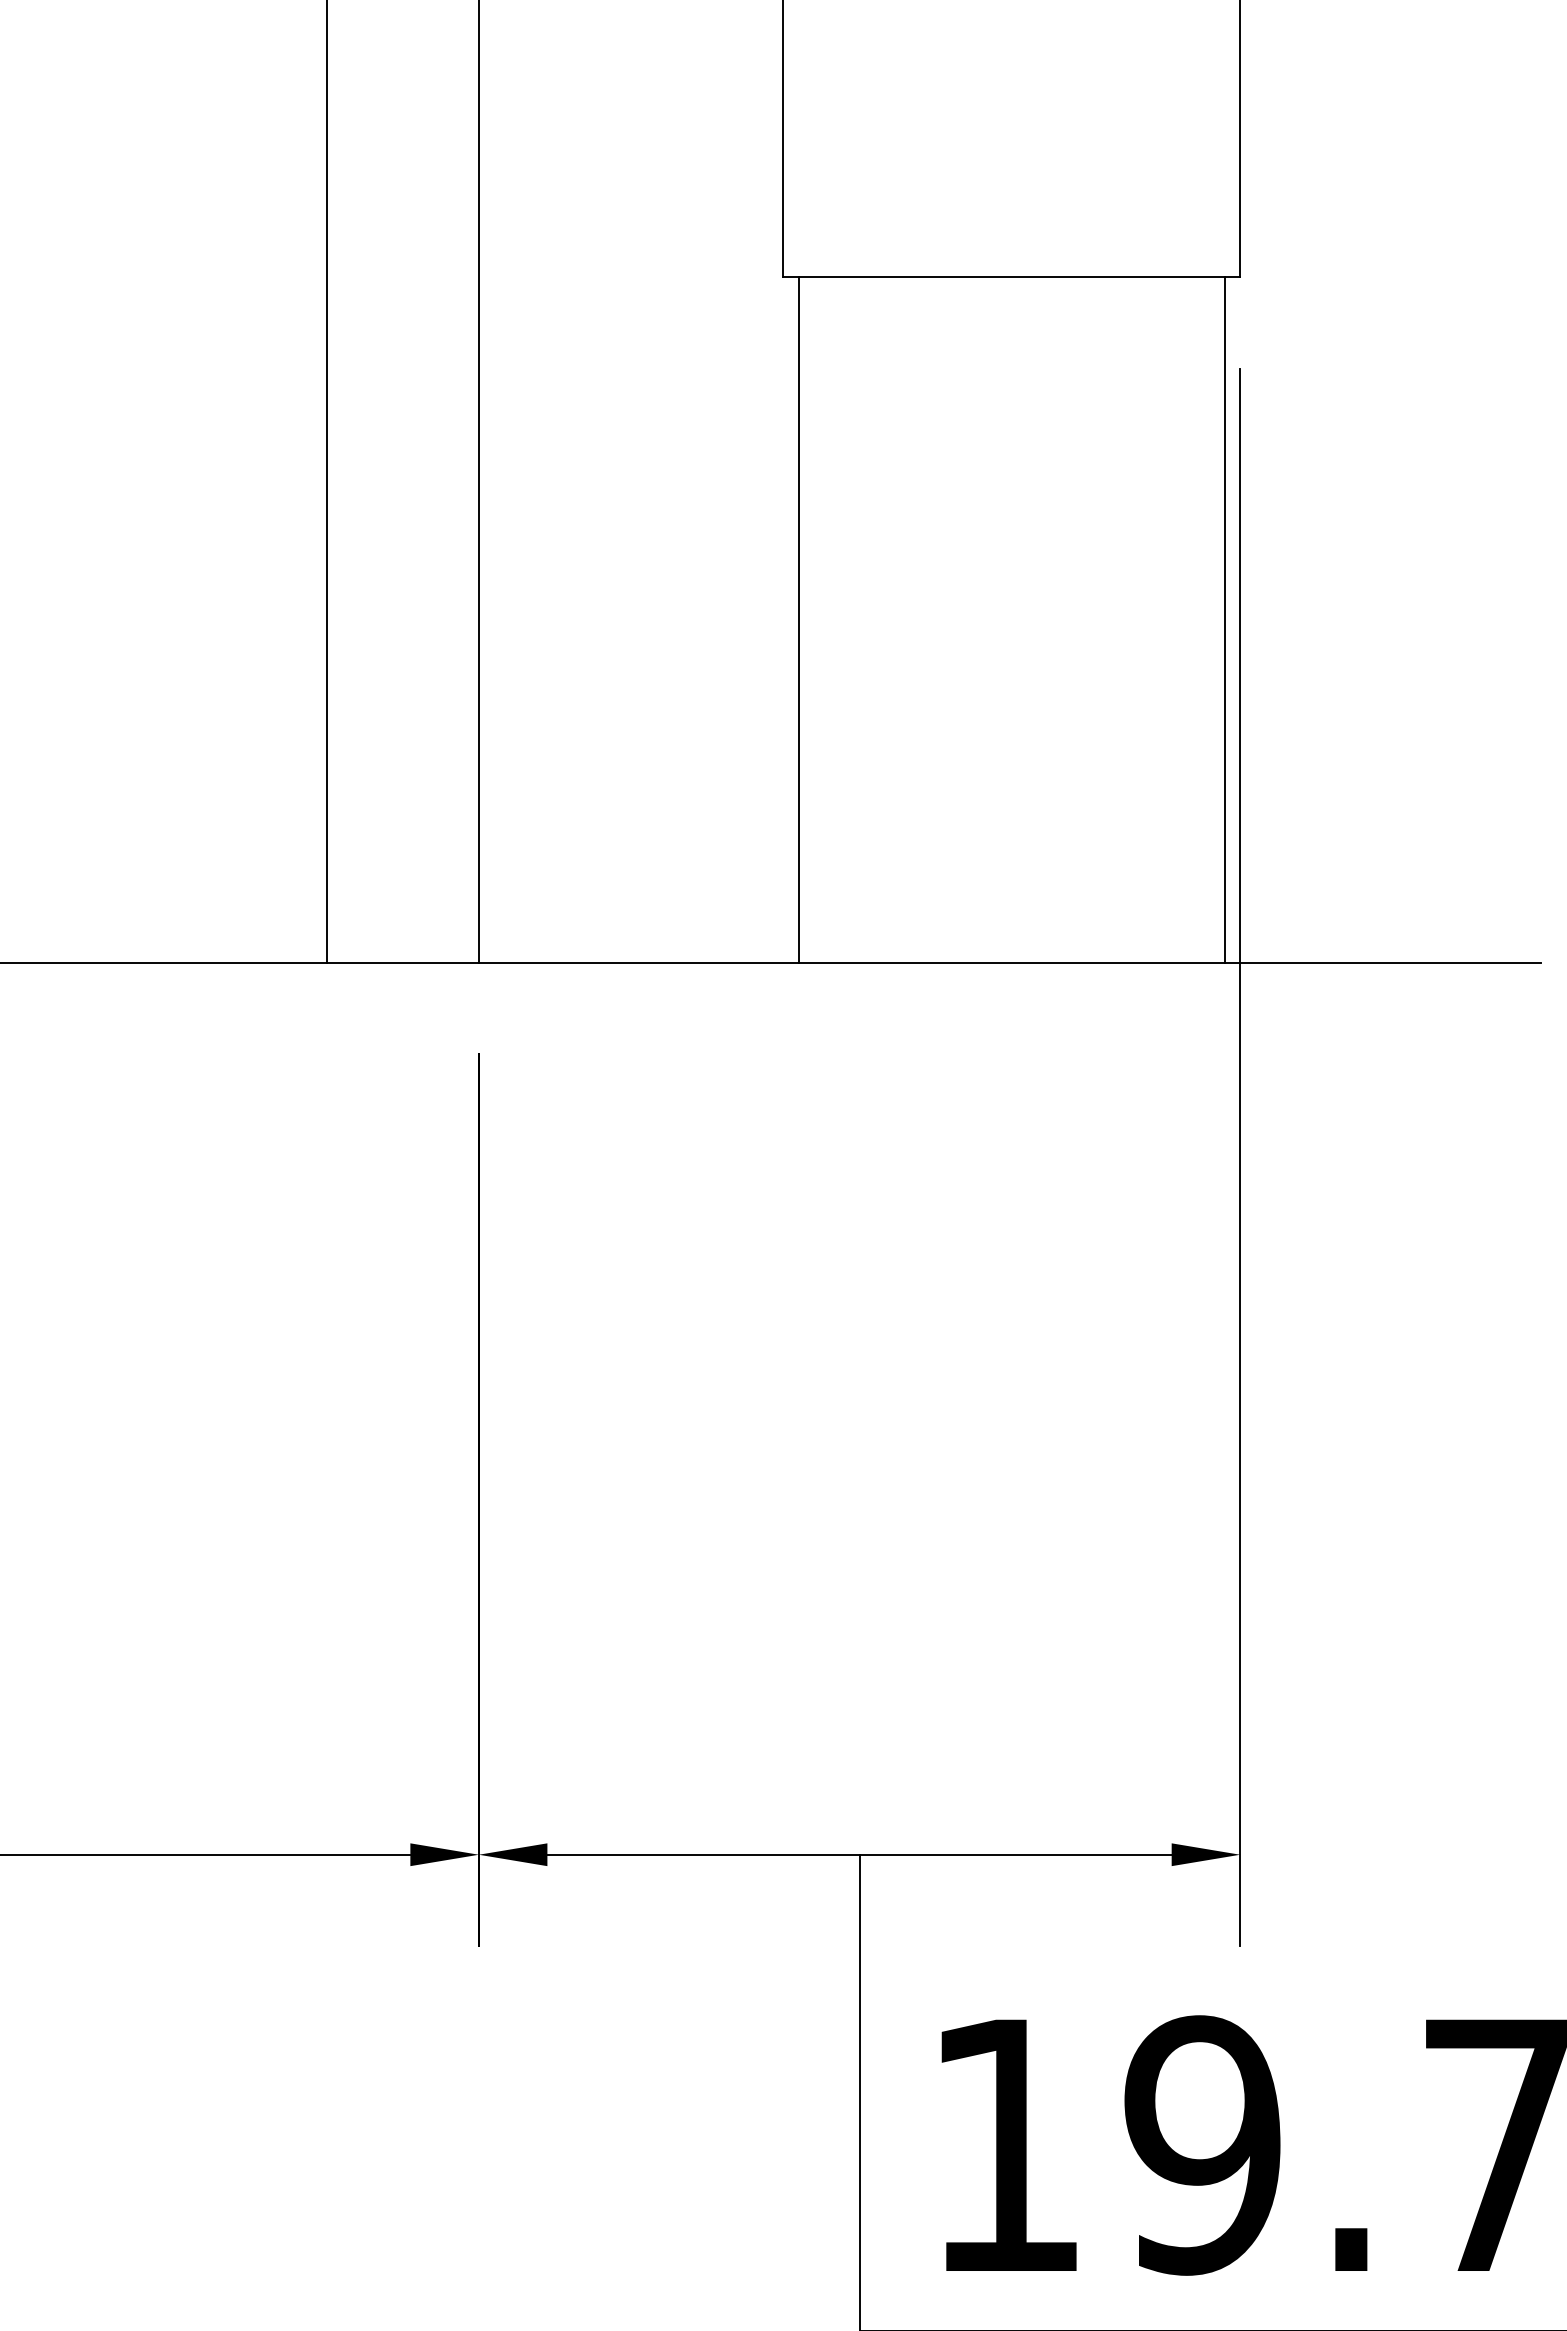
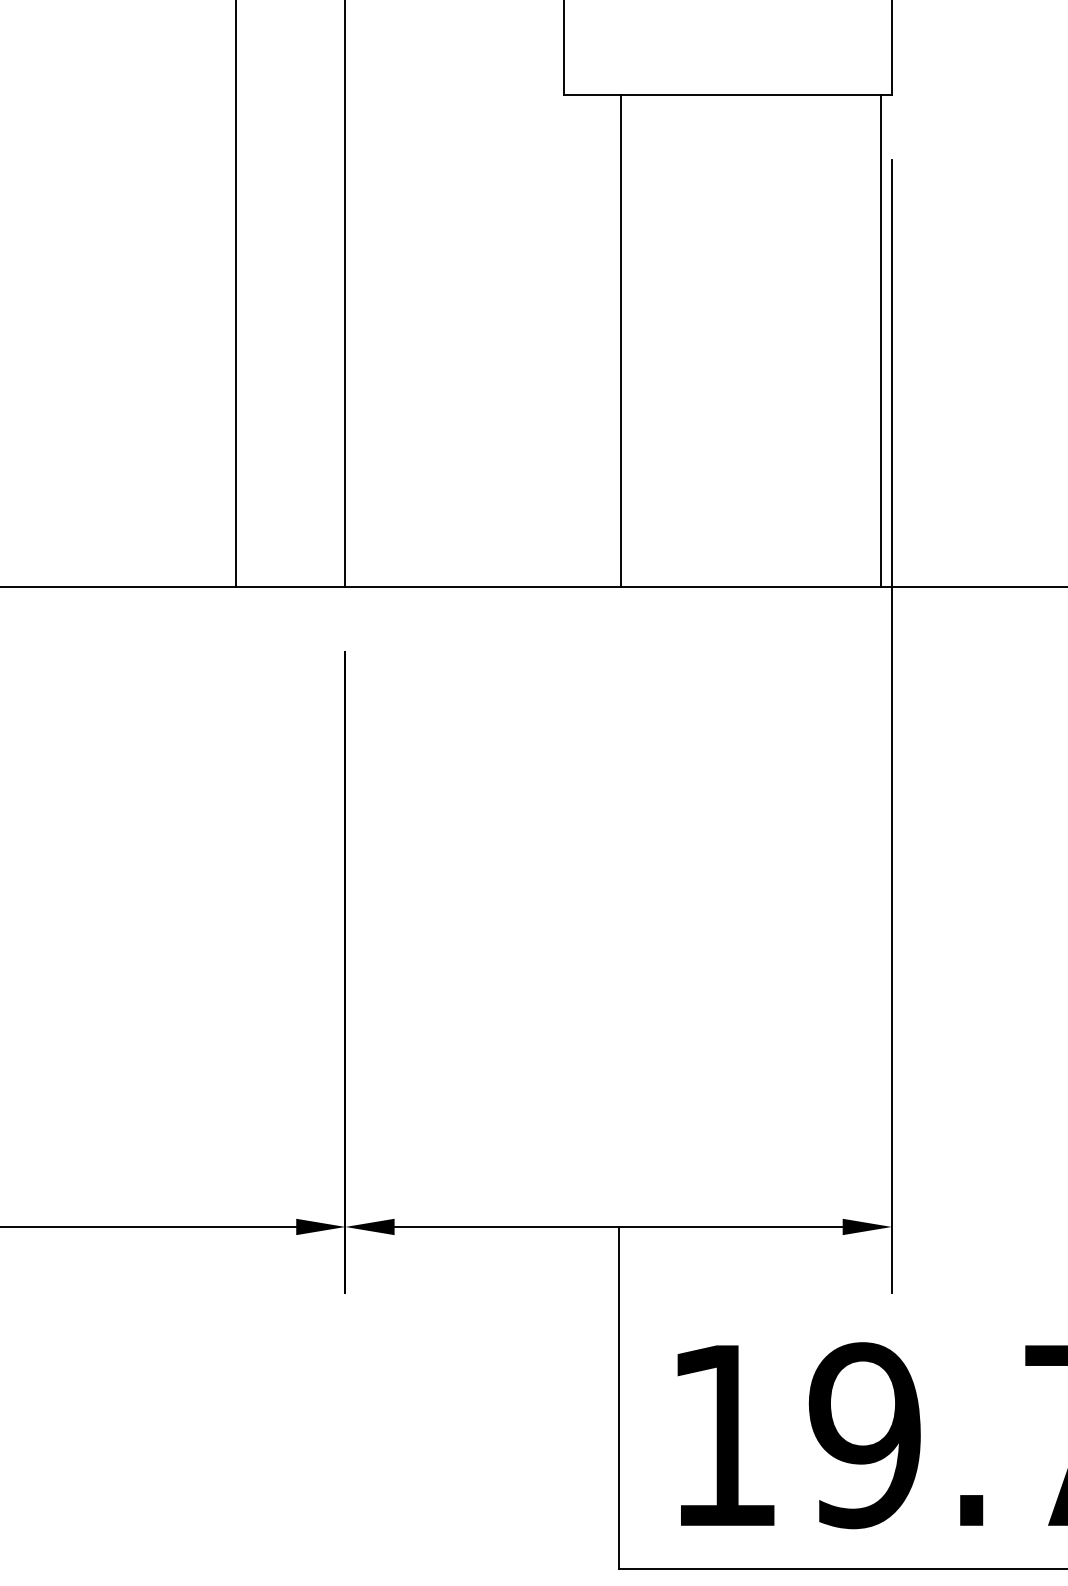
line: (798, 619) -> (620, 340), moved

